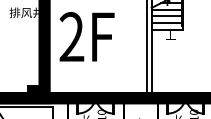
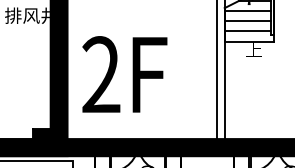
text: (86, 36) -> (123, 73), moved

